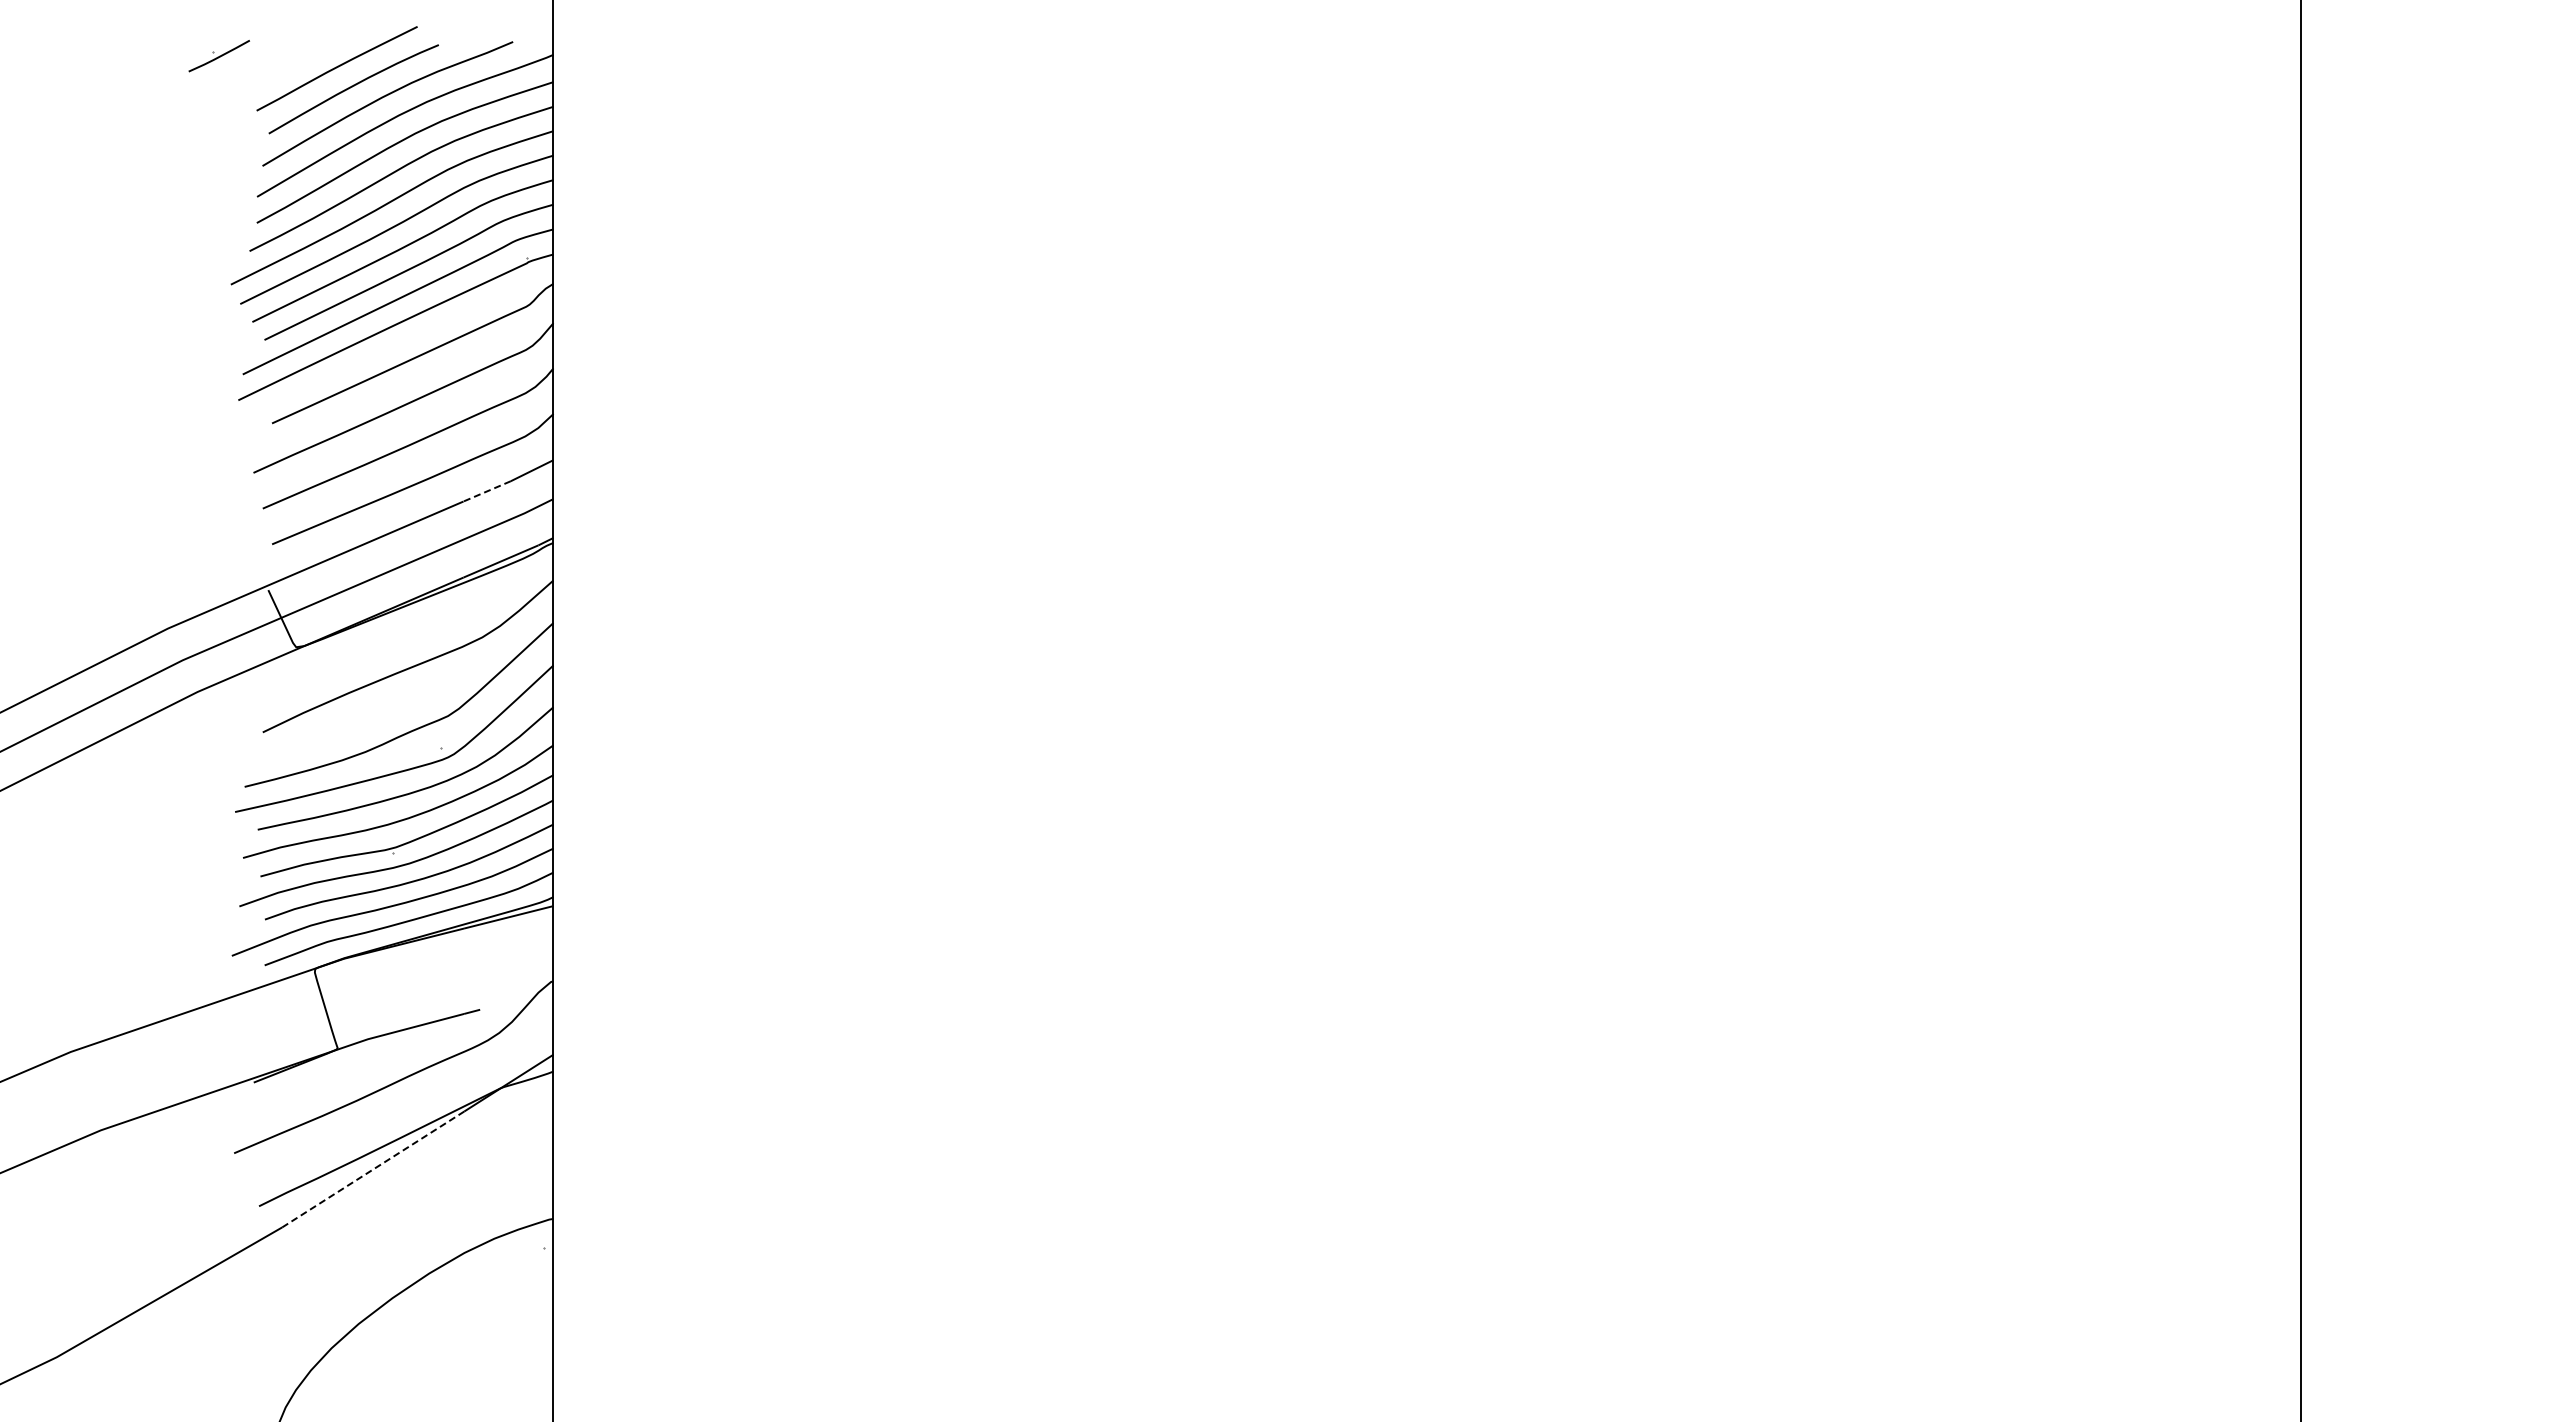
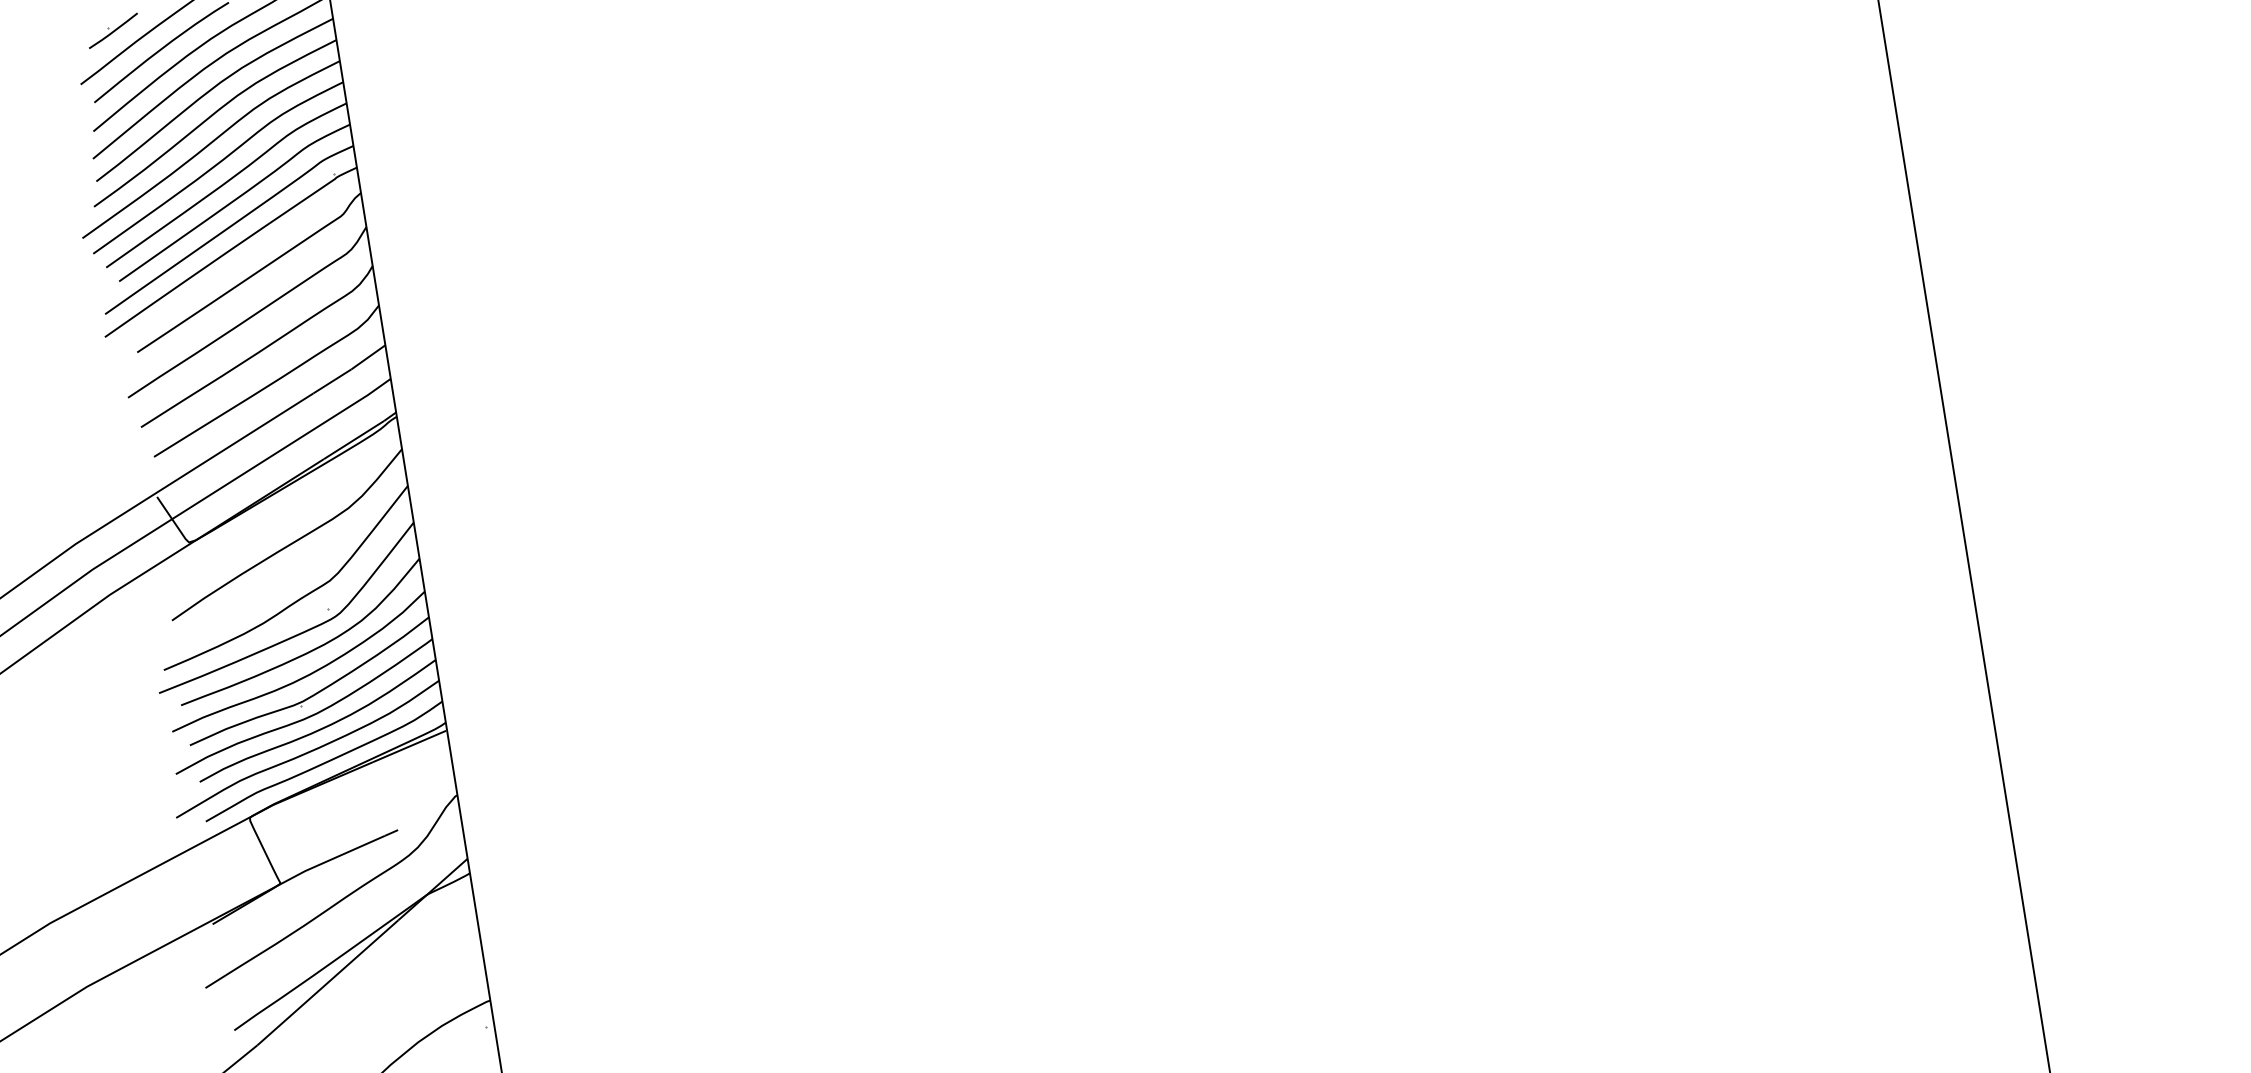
part: (218, 56) -> (112, 31), moved
line: (487, 491) -> (332, 381), dashed -> solid
line: (373, 1169) -> (328, 982), dashed -> solid

